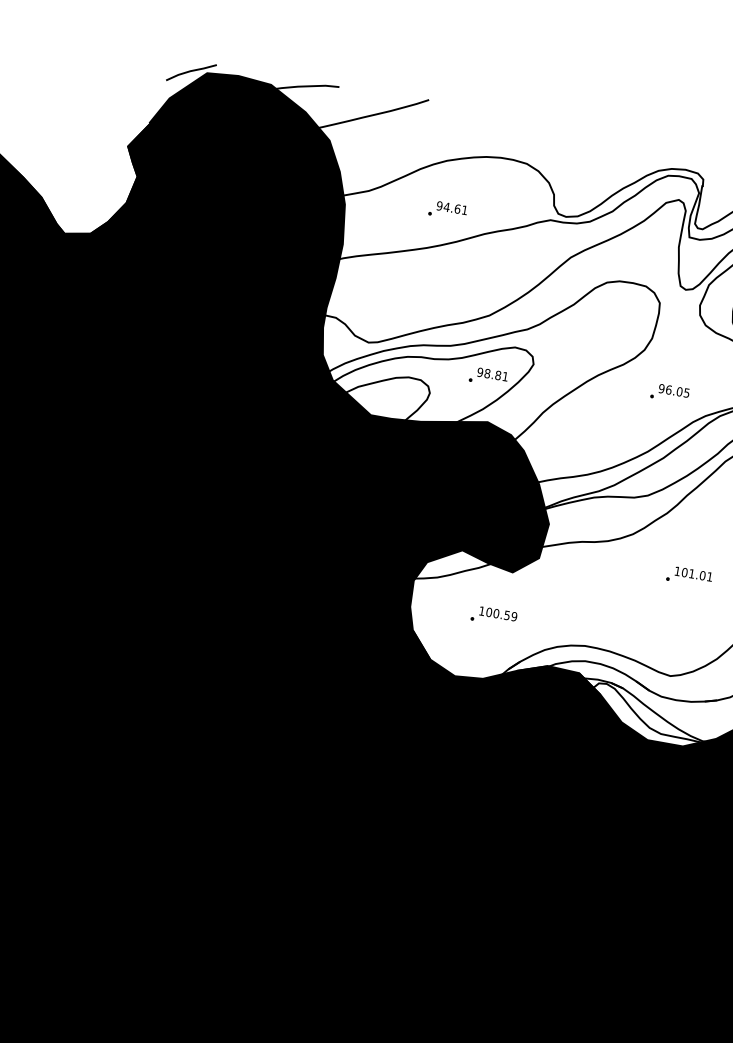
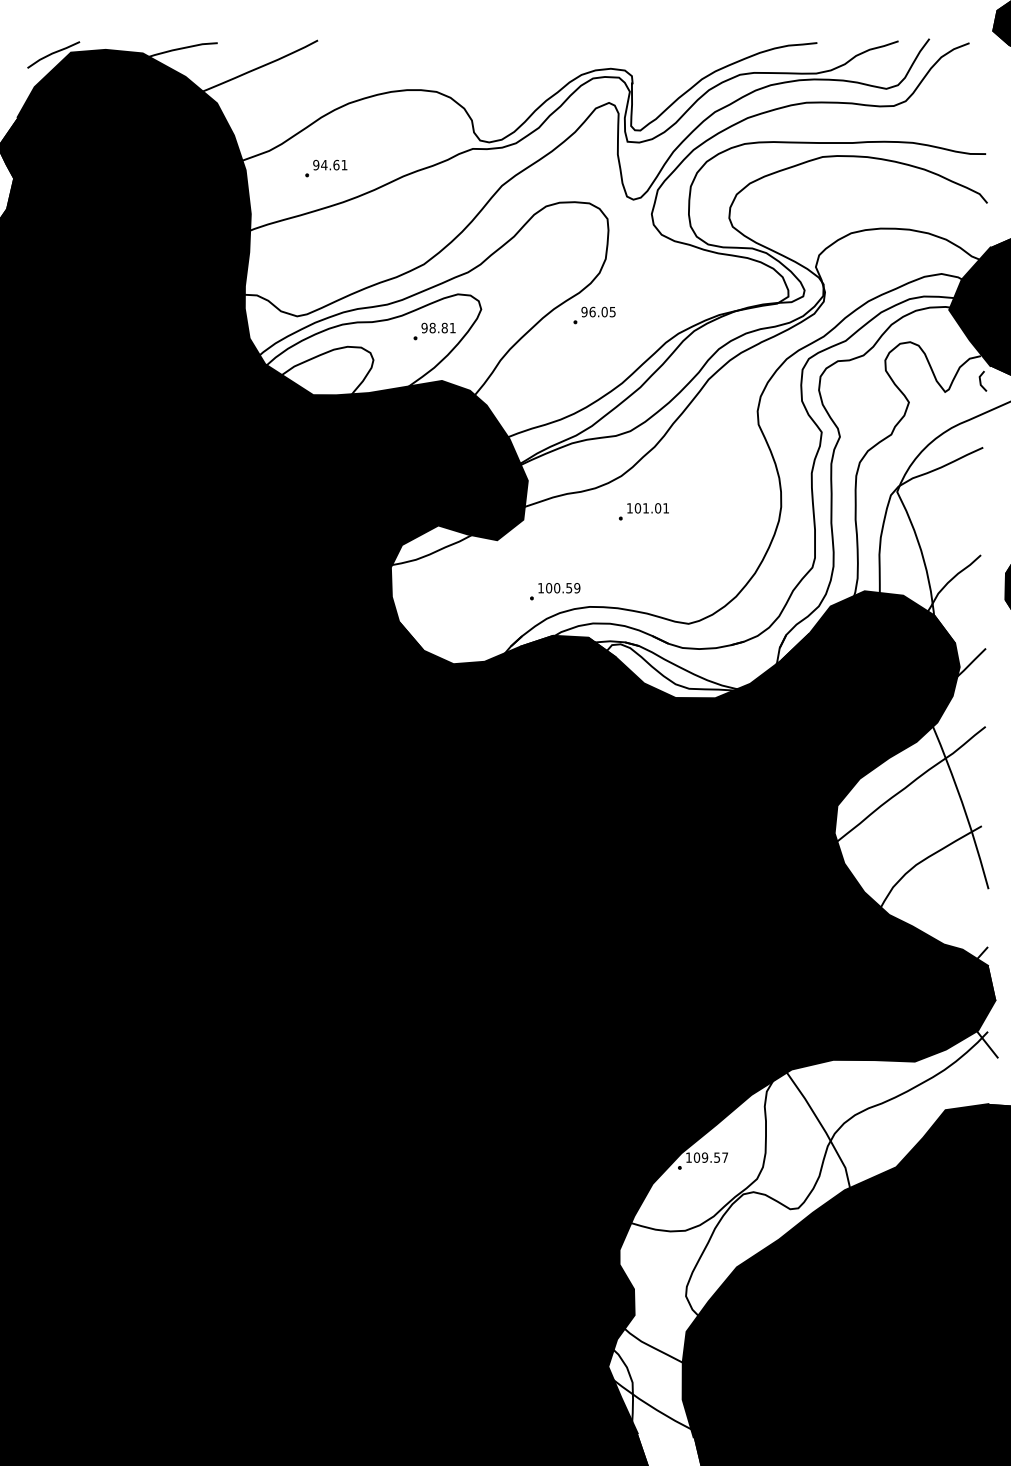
part: (448, 210) -> (326, 168), moved
part: (670, 393) -> (594, 315), moved
part: (689, 576) -> (643, 511), moved
part: (494, 616) -> (555, 591), moved

